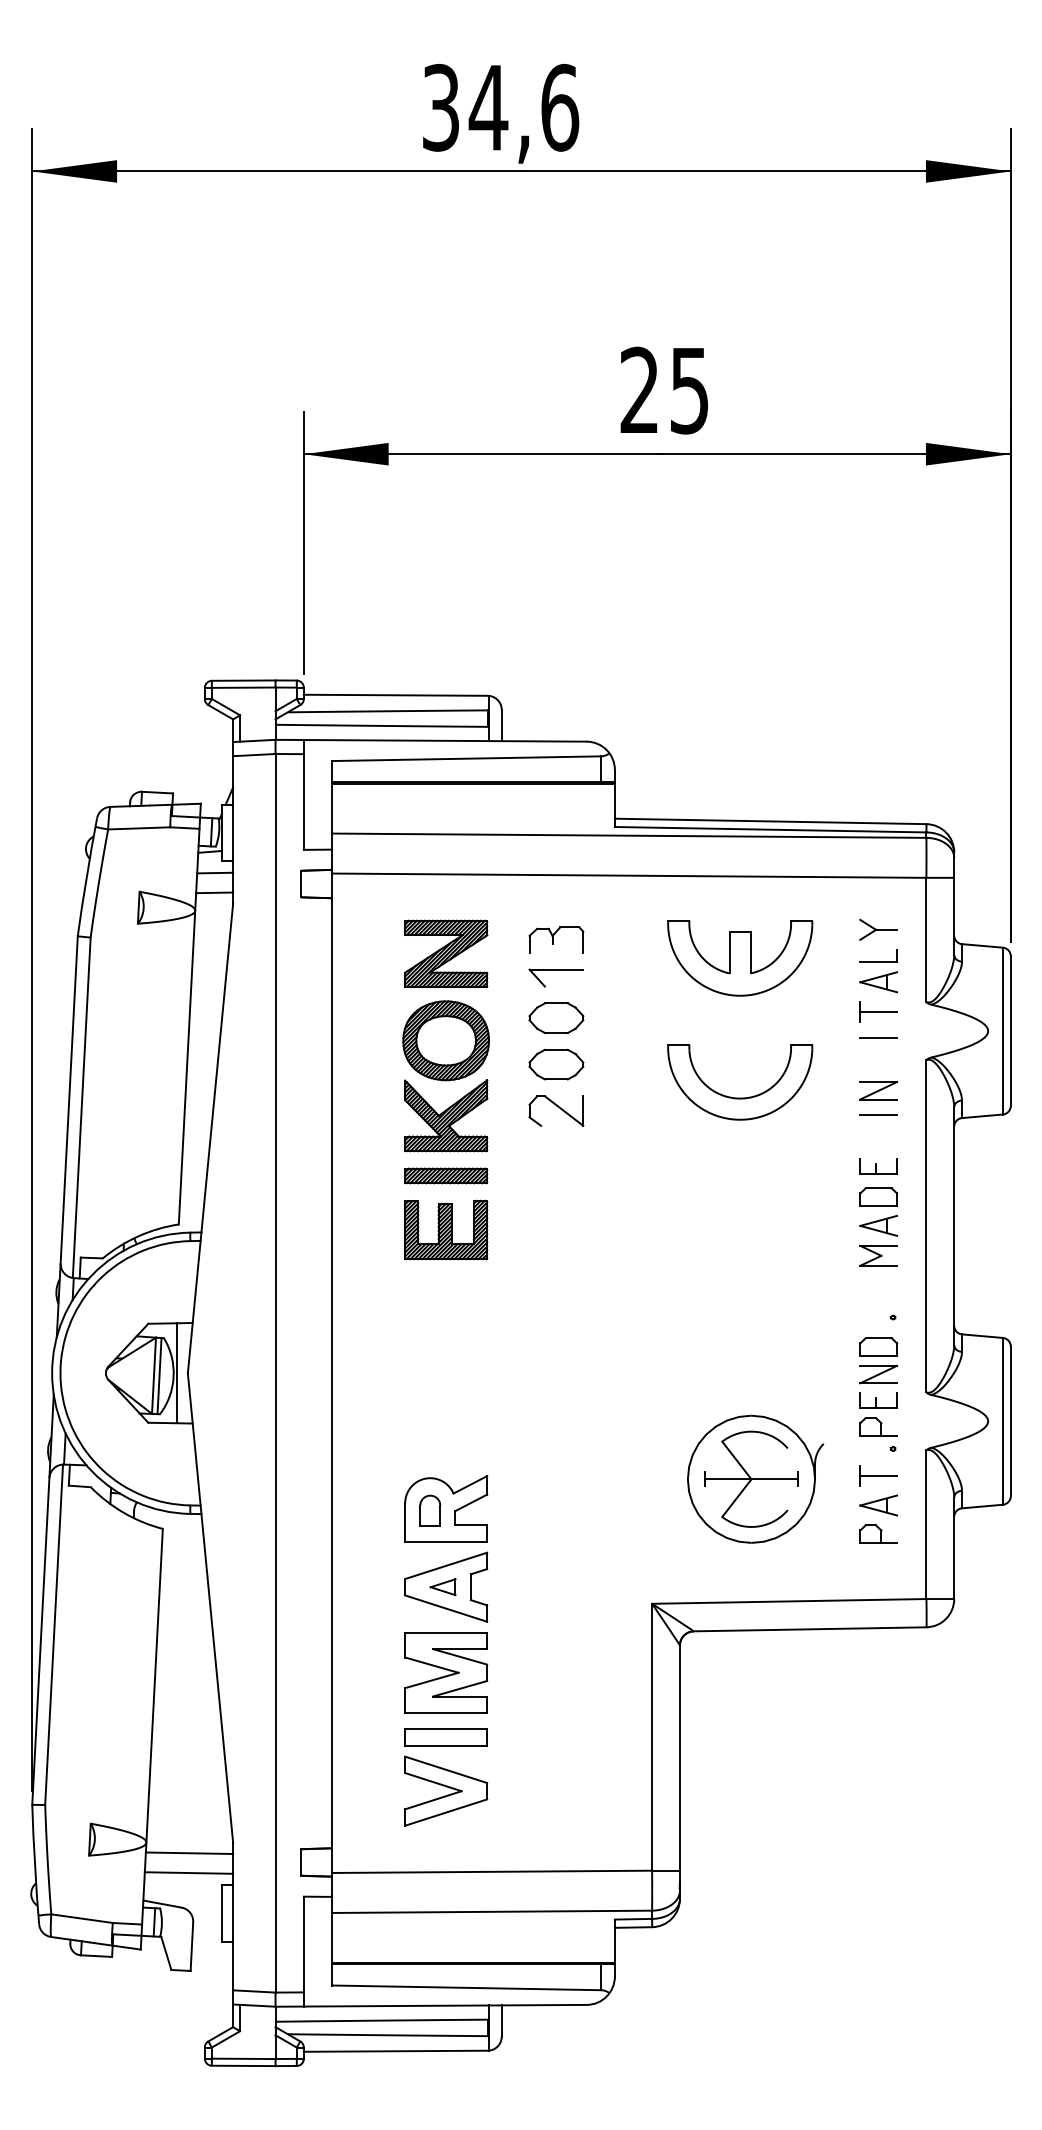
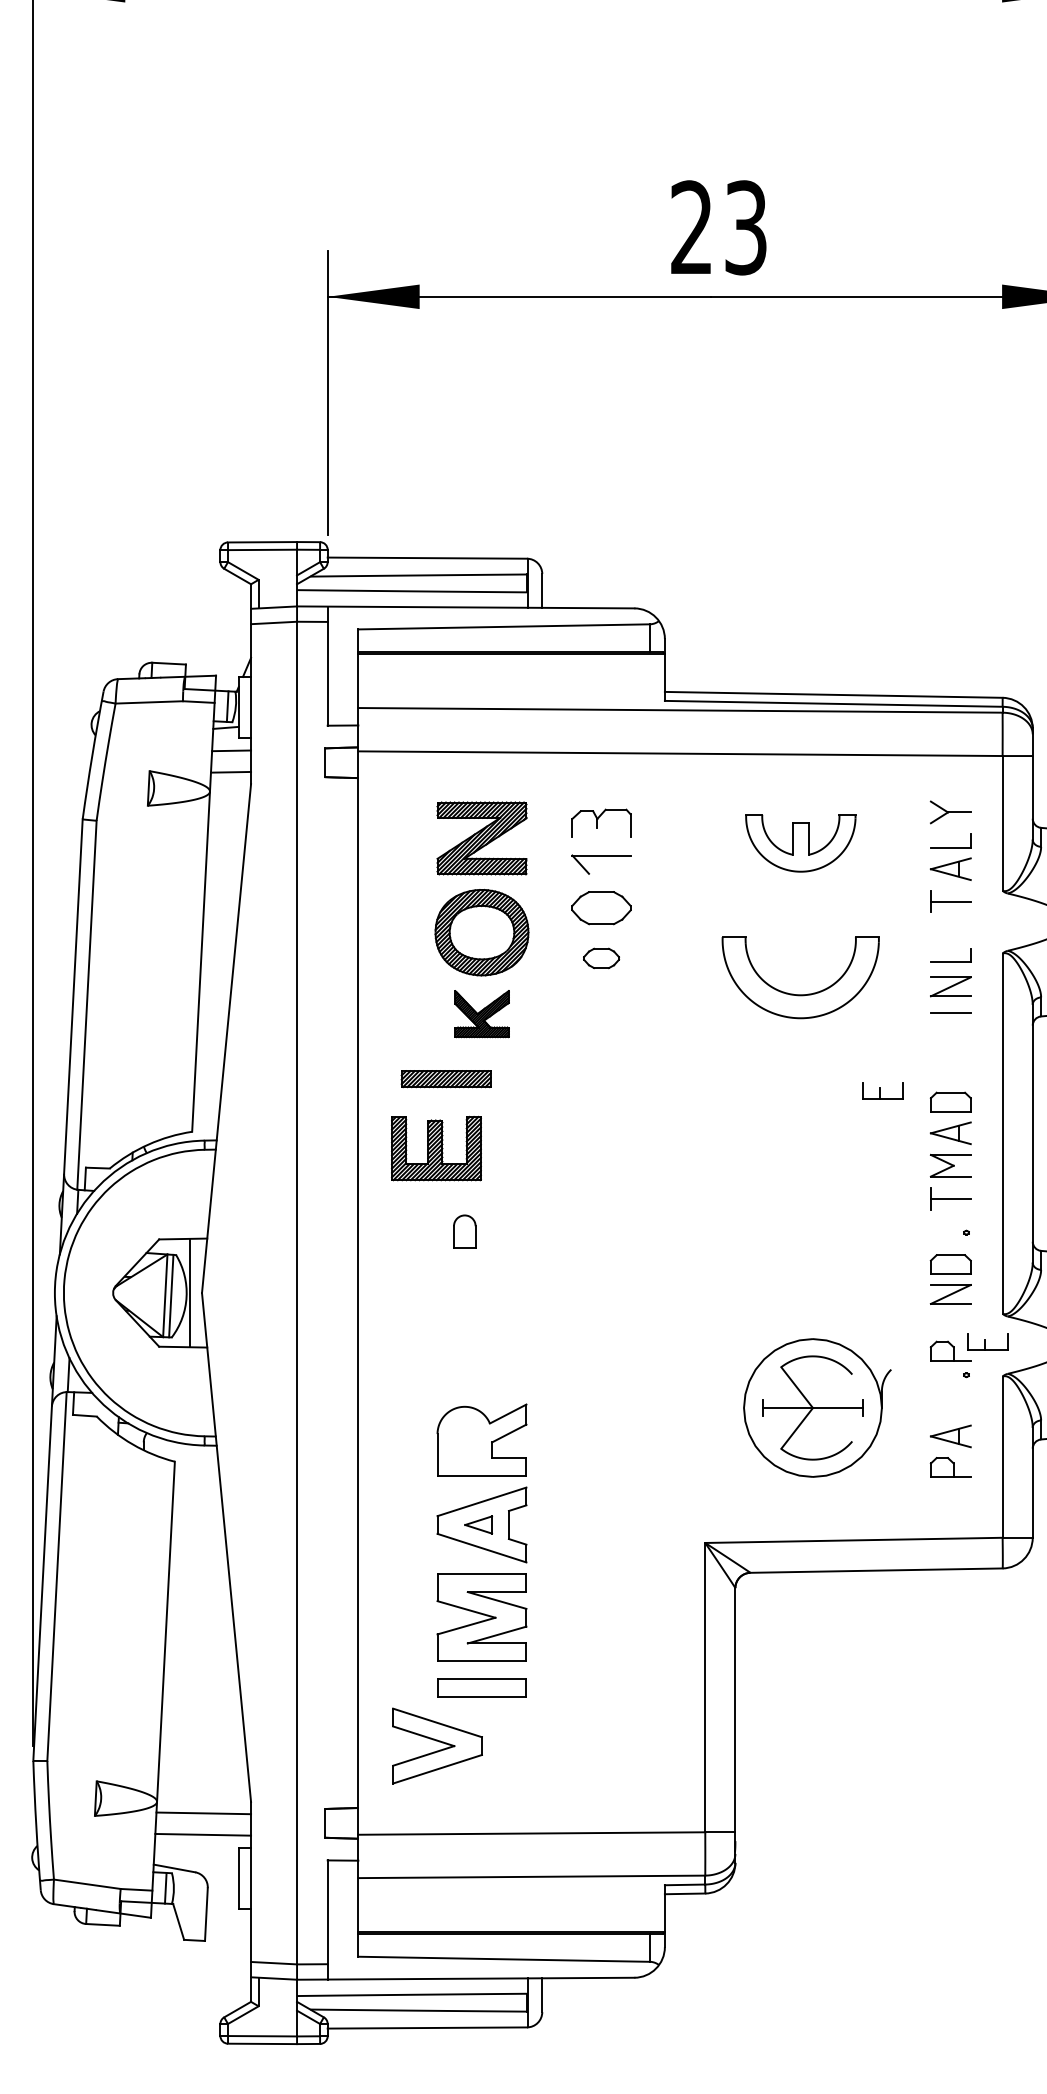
text: (689, 390) -> (745, 227), 25 -> 23
part: (740, 958) -> (801, 843), size x0.7
line: (878, 1037) -> (950, 929), removed
part: (878, 1061) -> (950, 955), added
part: (556, 1064) -> (601, 958), size x0.6
part: (556, 1110) -> (601, 1008), removed
part: (446, 1115) -> (482, 1013), size x0.6
part: (878, 1166) -> (882, 1090), moved
part: (446, 1175) -> (446, 1078), moved
part: (446, 1229) -> (436, 1148), moved
part: (878, 1400) -> (987, 1342), moved
part: (878, 1475) -> (950, 1199), moved
part: (430, 1510) -> (465, 1231), moved
part: (446, 1790) -> (437, 1745), moved

